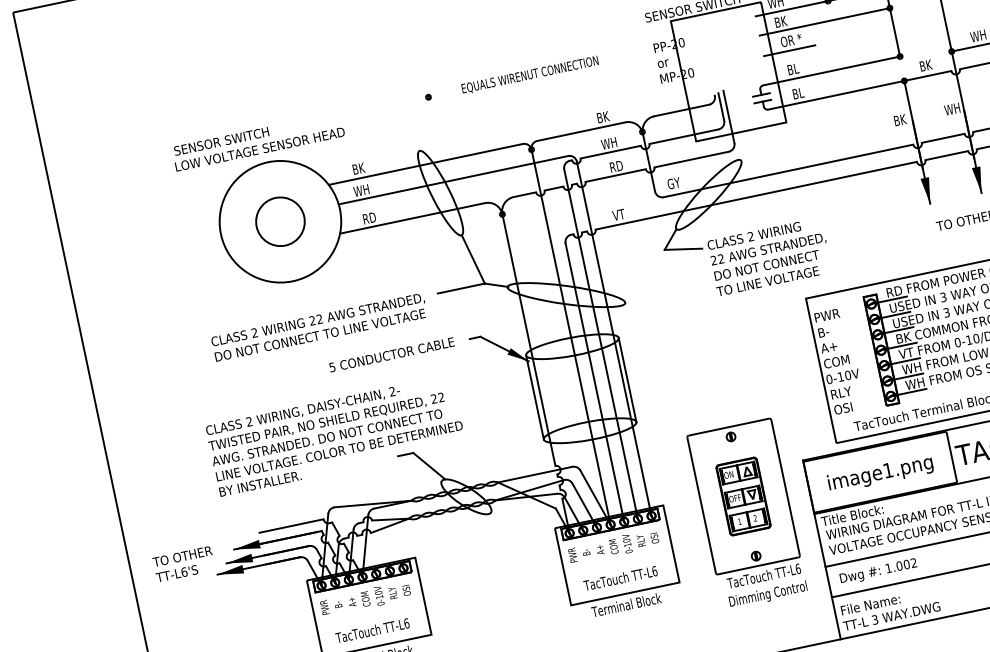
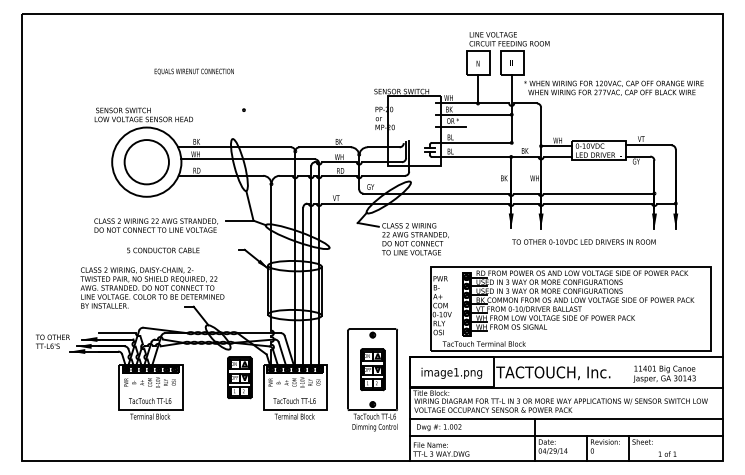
text: (528, 74) -> (193, 71), moved
circle: (280, 222) -> (146, 162), size x1.6
text: (392, 354) -> (163, 250), moved
part: (517, 557) -> (239, 377), added

